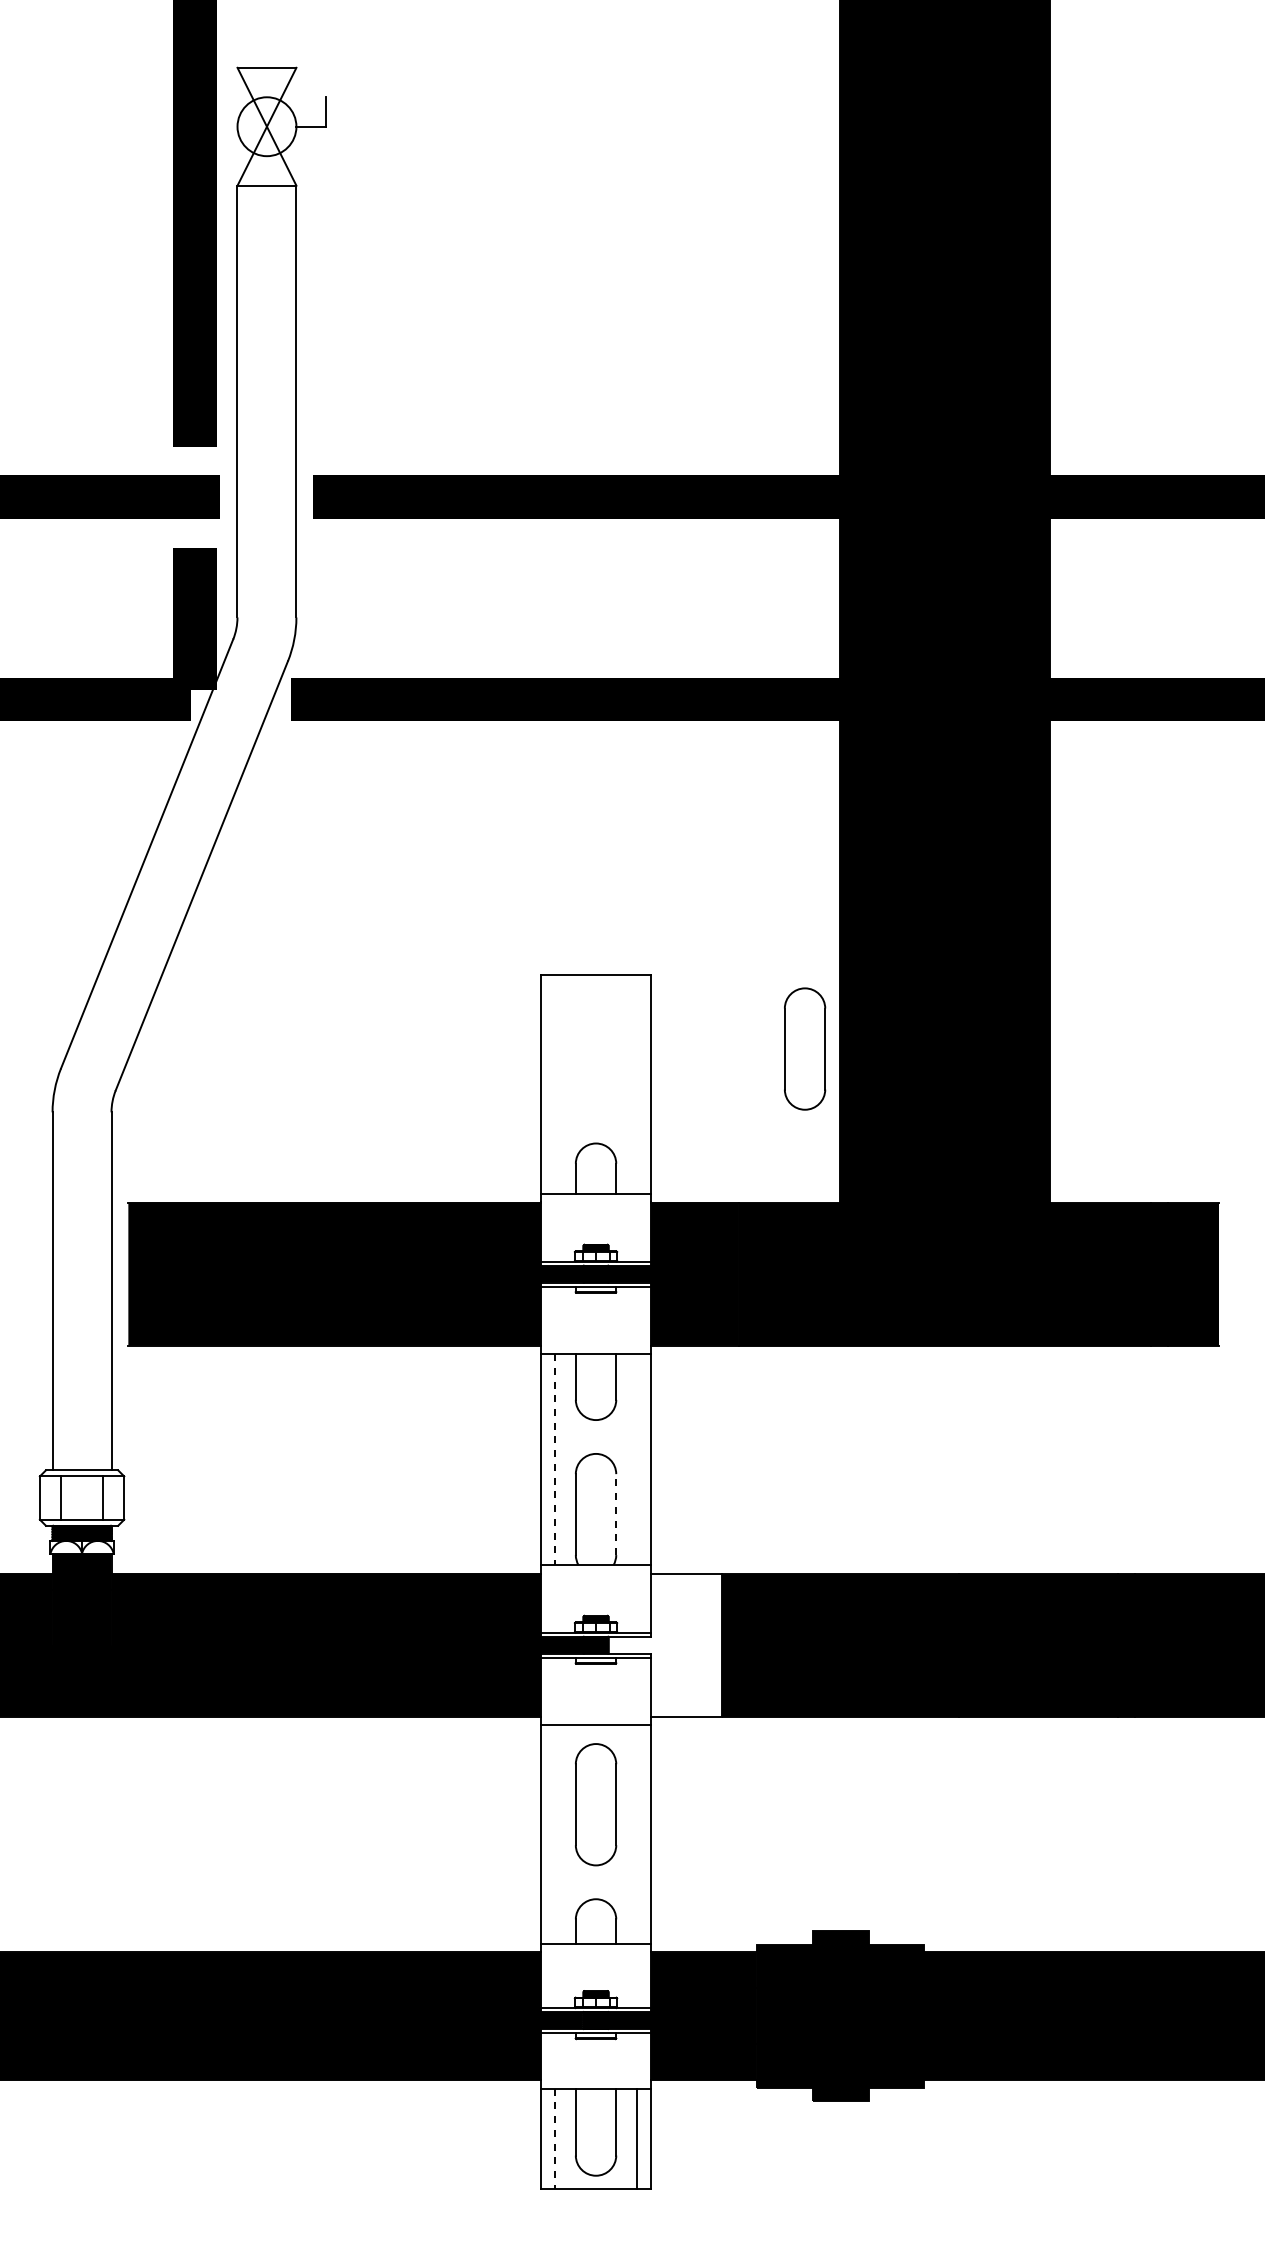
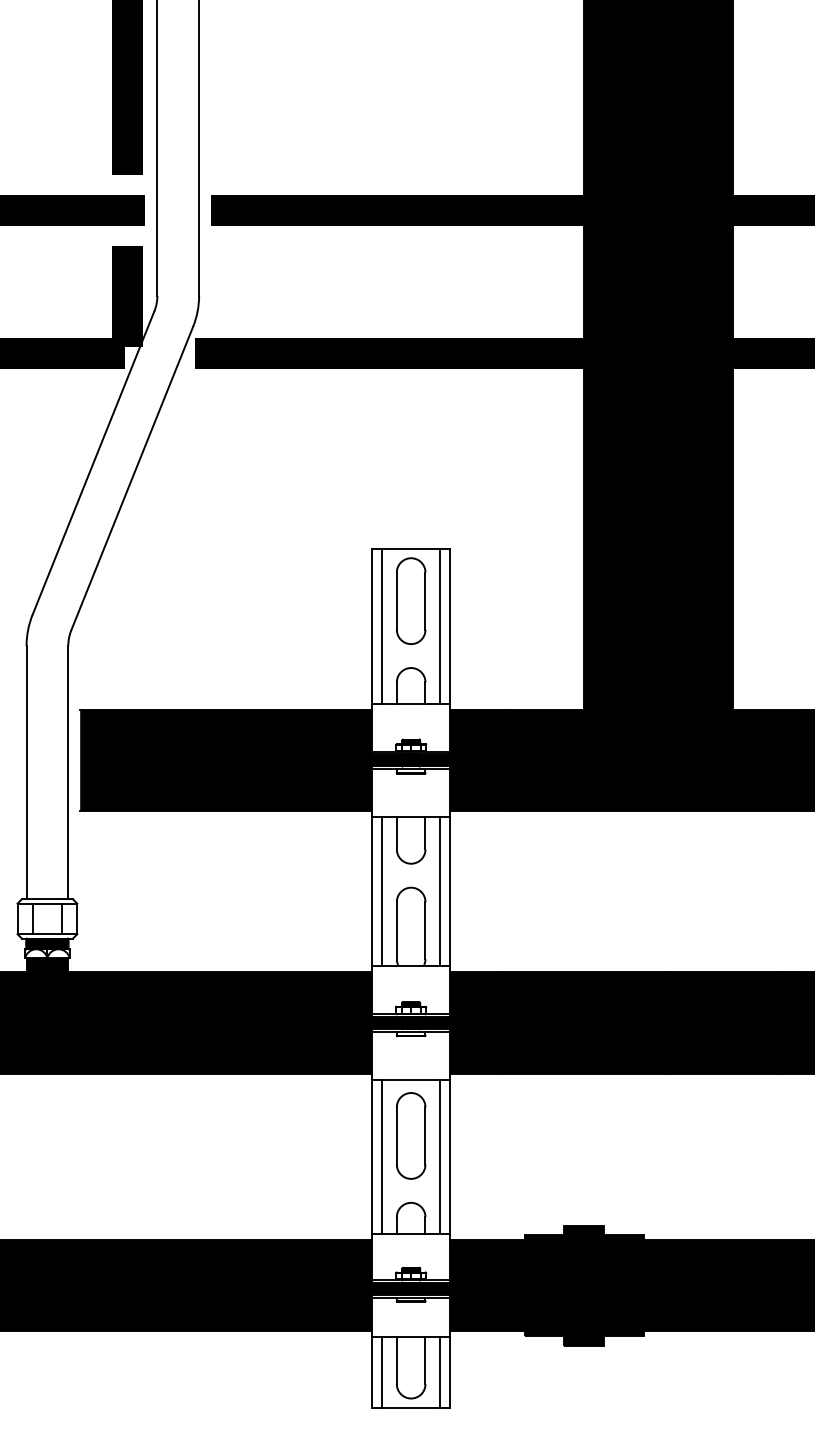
part: (805, 1048) -> (411, 600), moved
line: (554, 1084) -> (381, 626), added
line: (637, 1084) -> (440, 626), added
line: (554, 1459) -> (381, 891), dashed -> solid
line: (637, 1459) -> (440, 891), added
line: (616, 1514) -> (425, 930), dashed -> solid
fill: (664, 1644) -> (459, 1022), added
line: (554, 1834) -> (381, 1157), added
line: (637, 1834) -> (440, 1157), added
line: (554, 2139) -> (381, 1372), dashed -> solid

